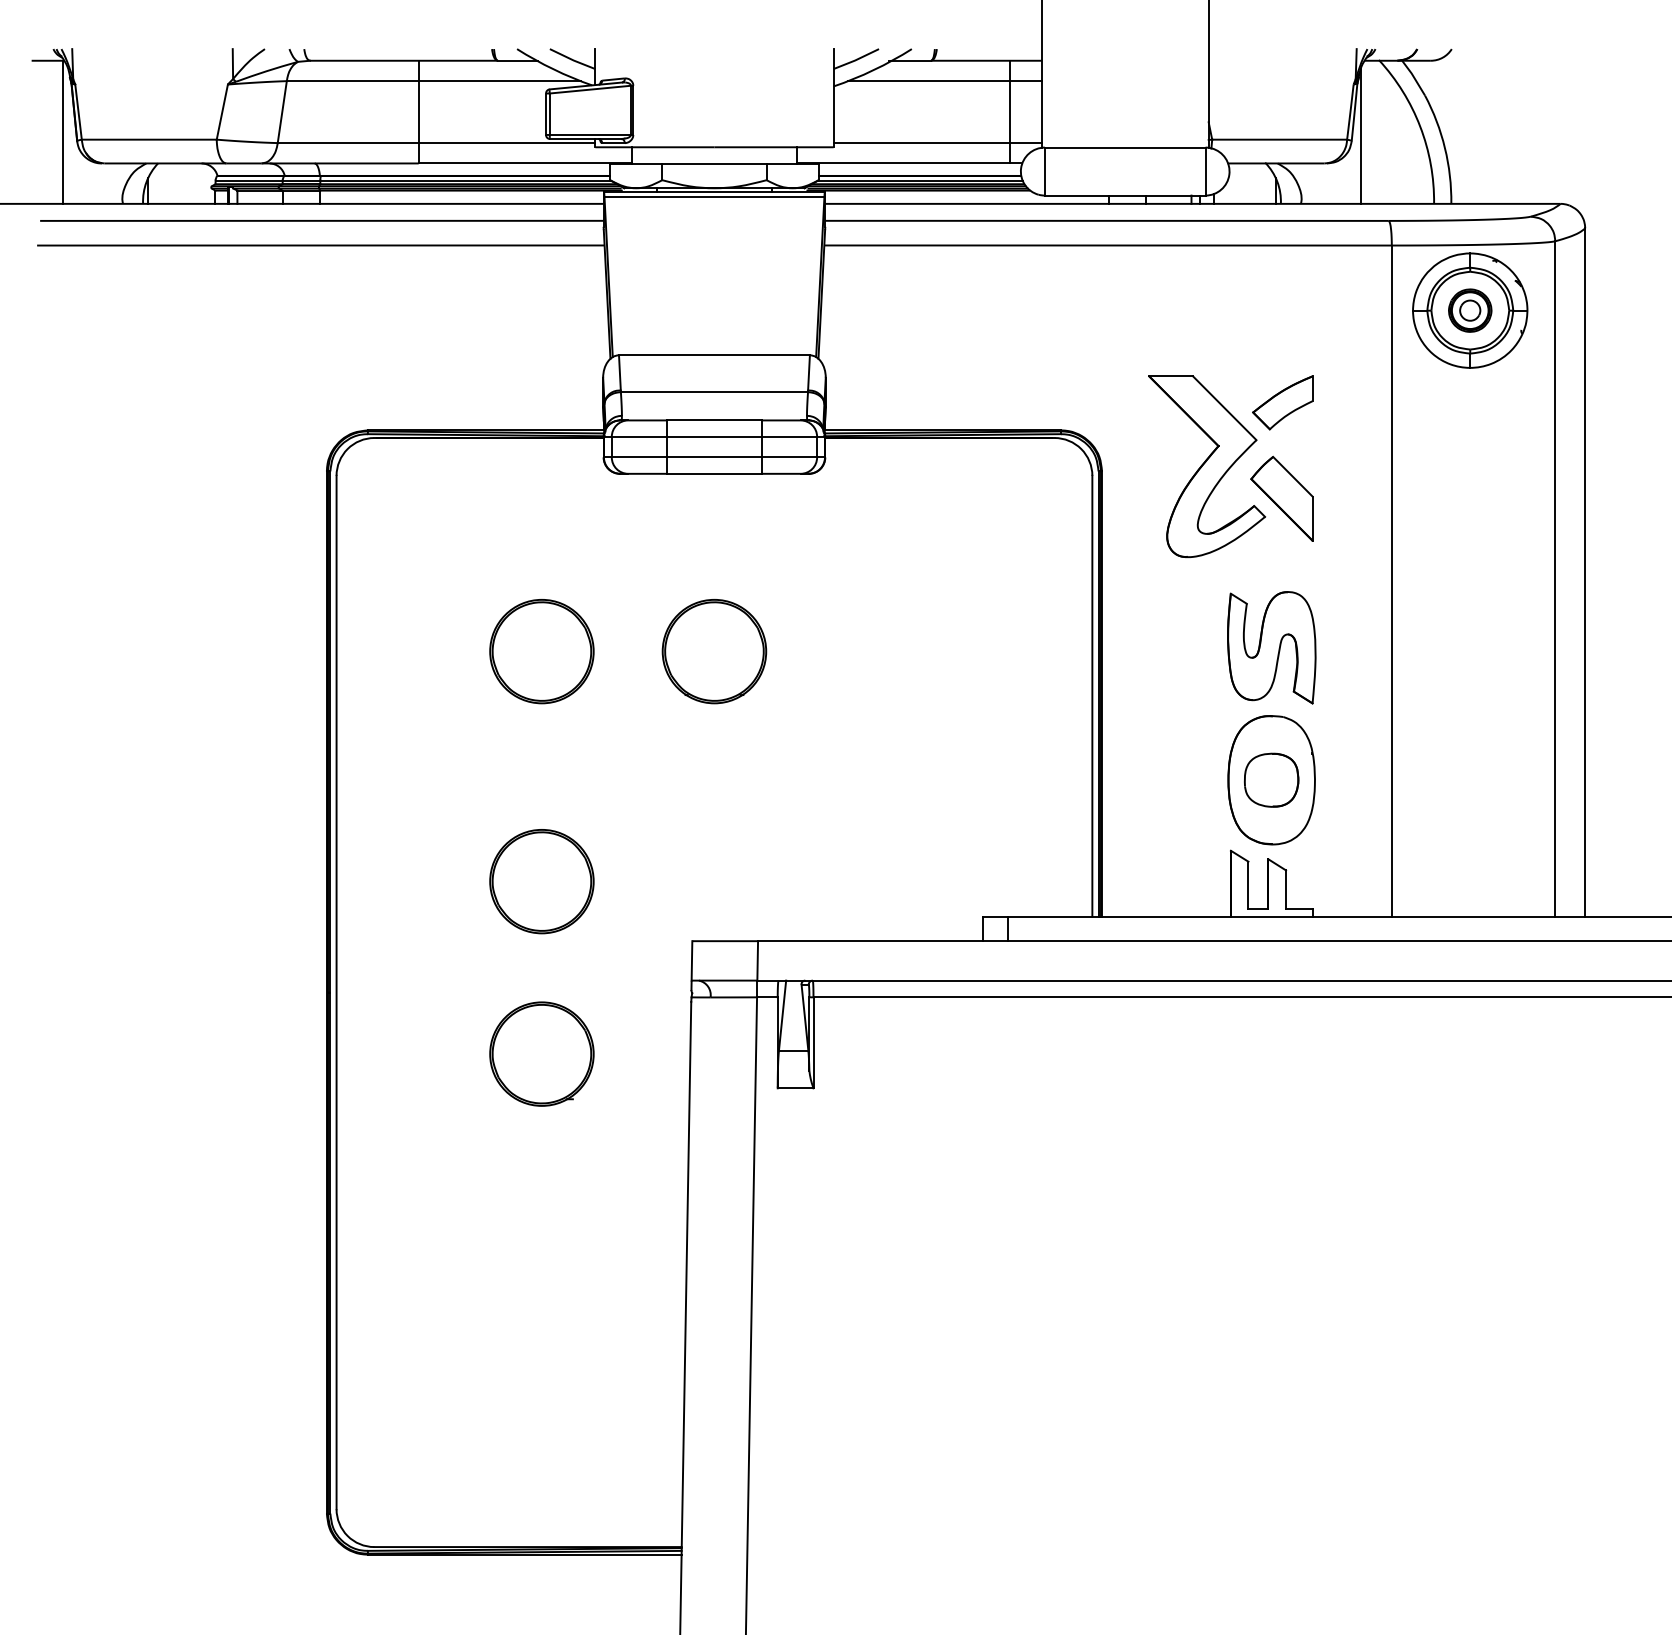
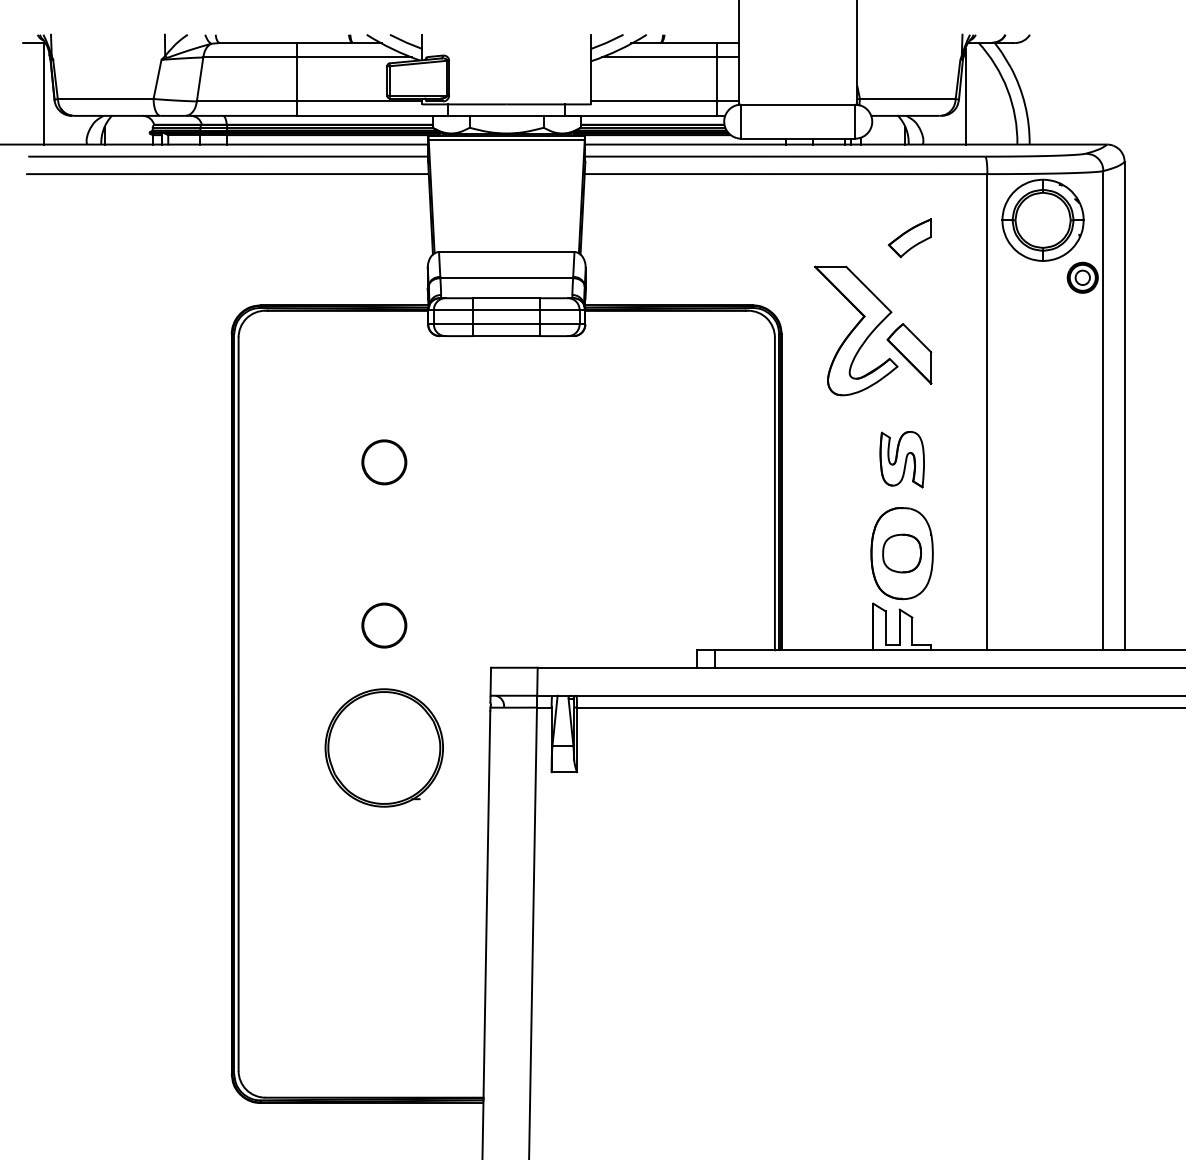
part: (1470, 310) -> (1082, 277), moved
part: (1282, 402) -> (909, 237), moved
part: (1271, 647) -> (902, 459), size x0.7
part: (541, 651) -> (384, 462), size x0.6
part: (714, 651) -> (506, 462), removed
part: (541, 881) -> (384, 625), size x0.6
part: (541, 1053) -> (384, 747), size x1.6

